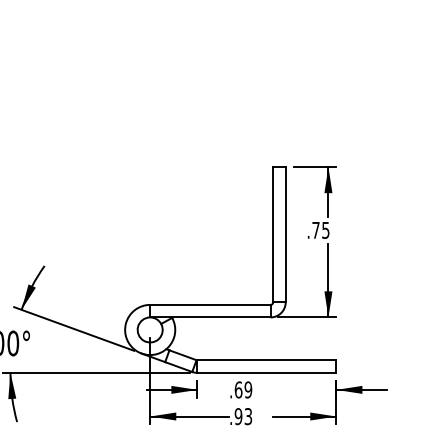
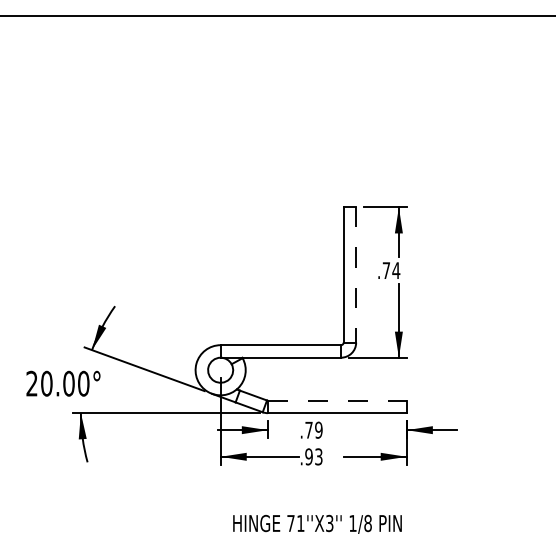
text: (326, 230) -> (396, 270), .75 -> .74
line: (286, 234) -> (356, 274), solid -> dashed
line: (267, 360) -> (337, 400), solid -> dashed
text: (238, 389) -> (308, 429), .69 -> .79

